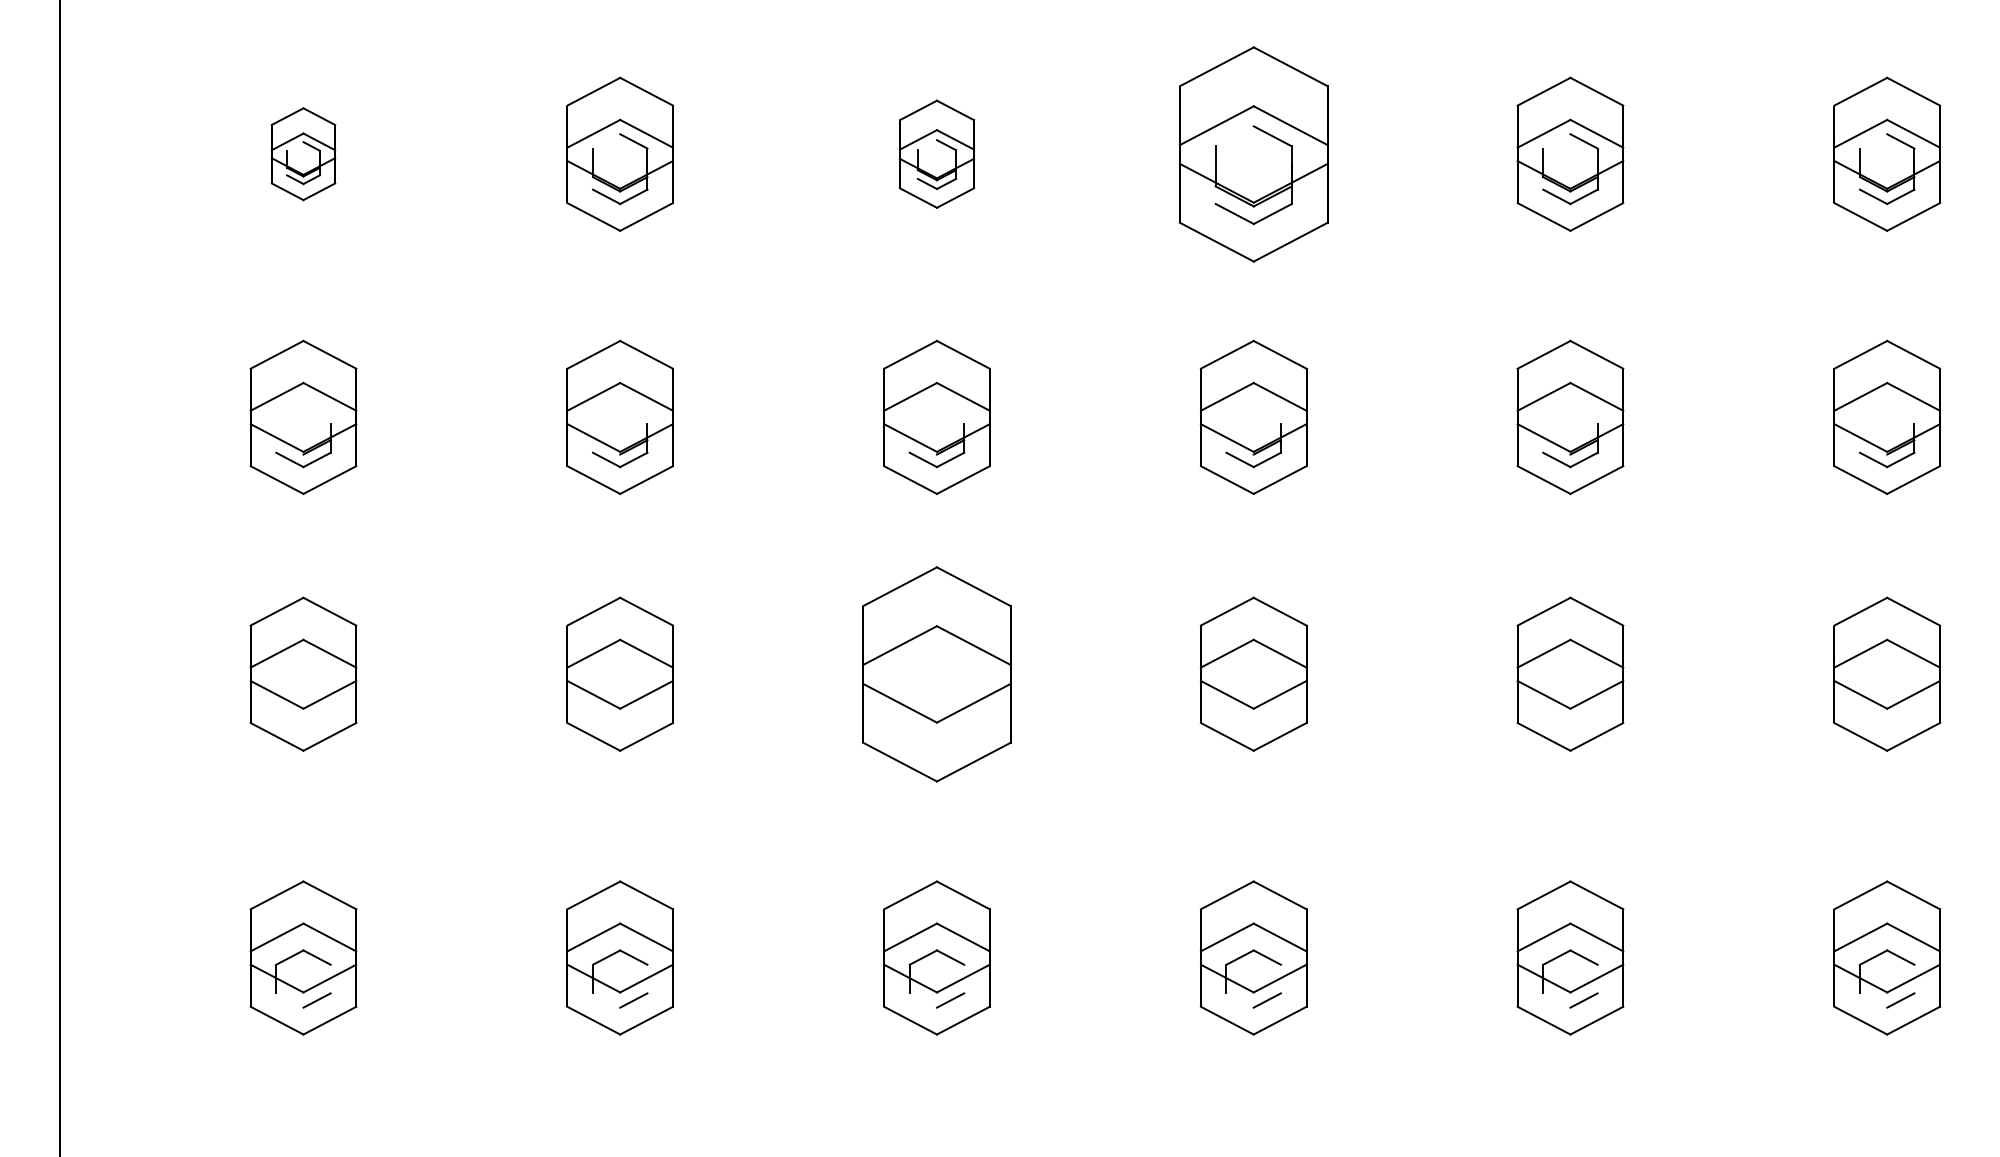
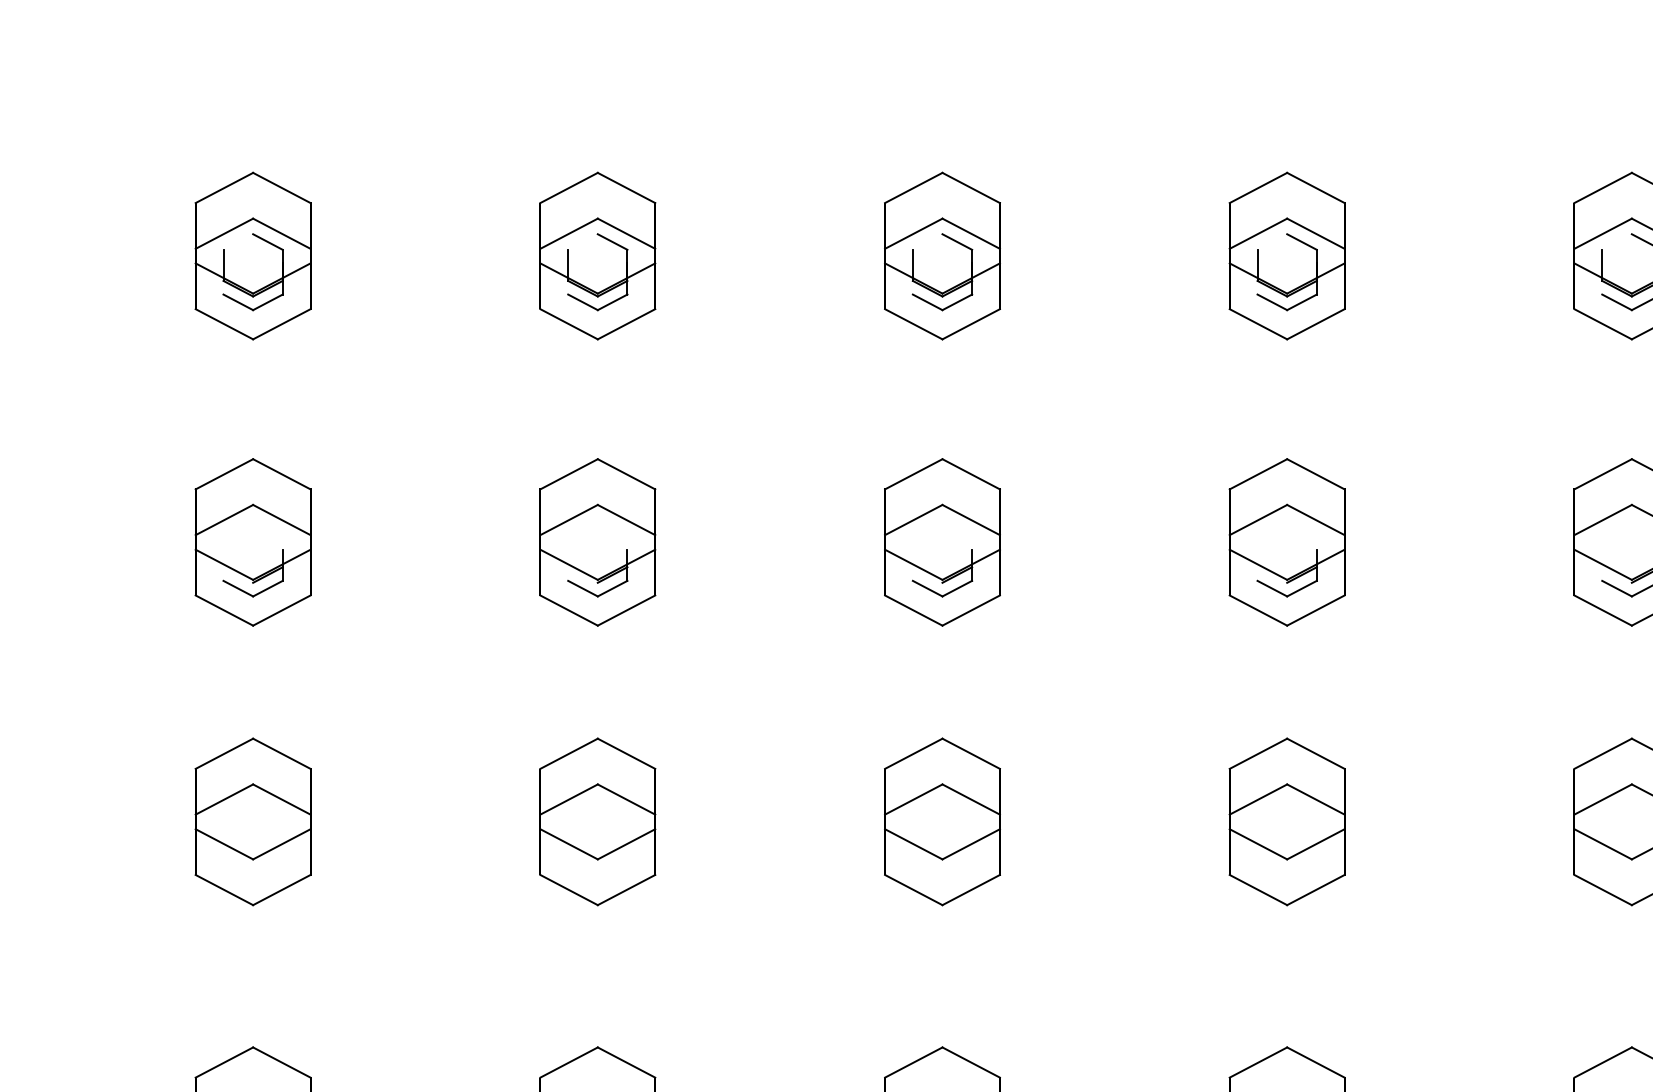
part: (303, 153) -> (253, 255), size x1.67
part: (936, 153) -> (941, 255), size x1.43
part: (1253, 153) -> (1286, 255), size x0.71
part: (936, 673) -> (941, 821), size x0.71

